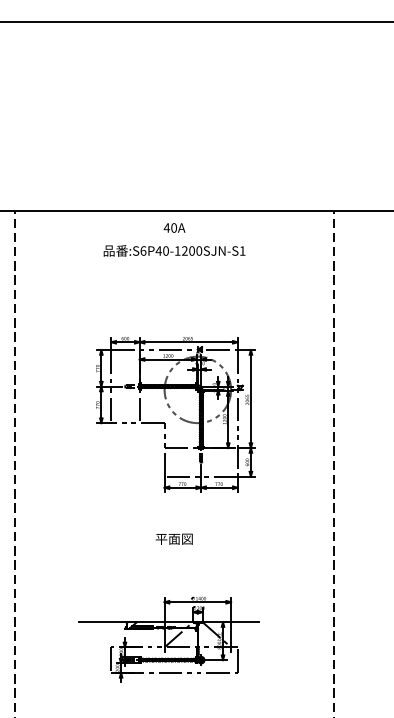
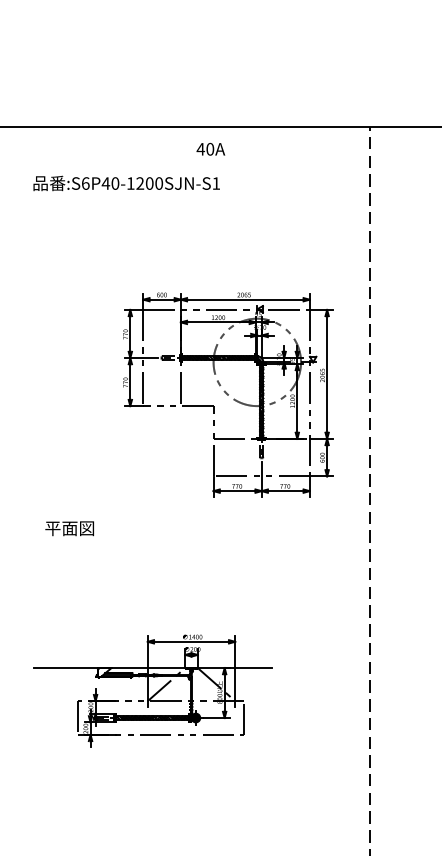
text: (174, 227) -> (210, 148), moved
text: (174, 250) -> (126, 182), moved
part: (175, 414) -> (227, 394), moved
text: (173, 538) -> (68, 527), moved

